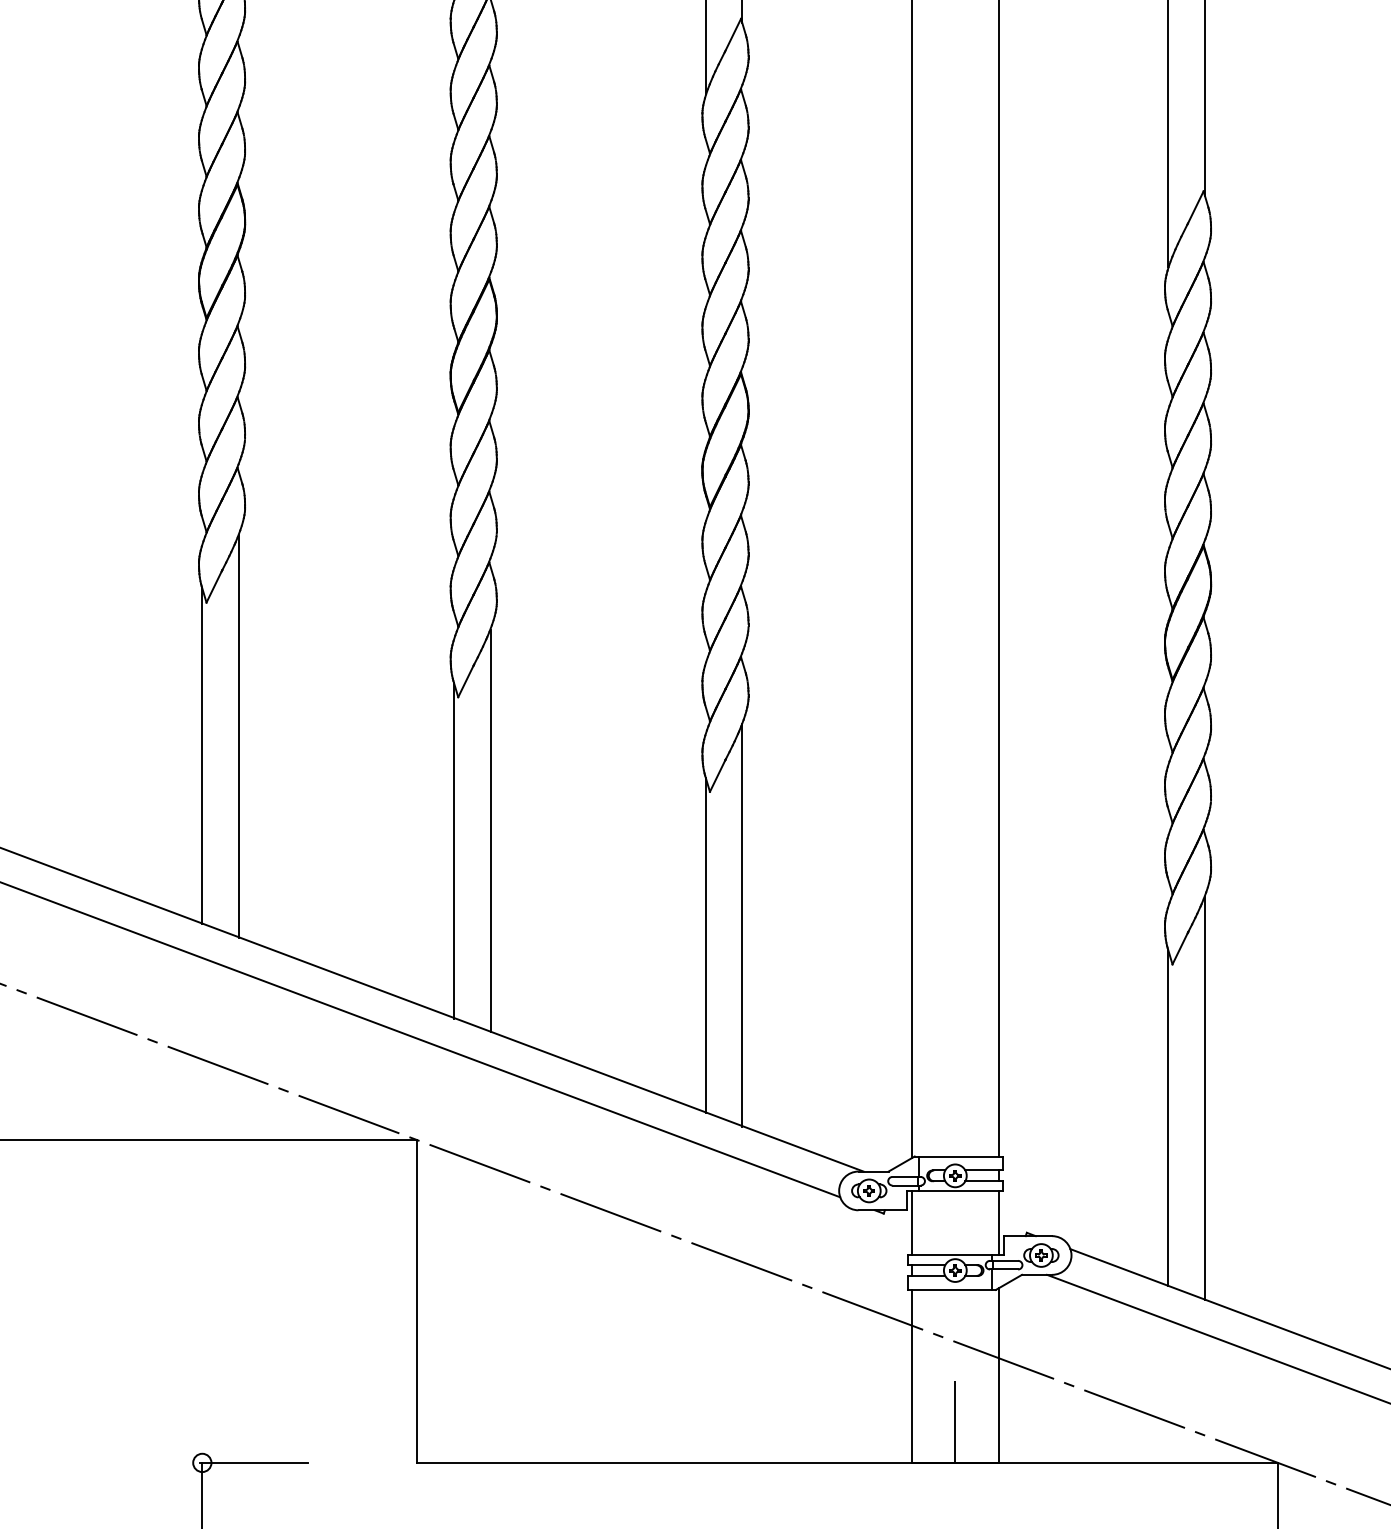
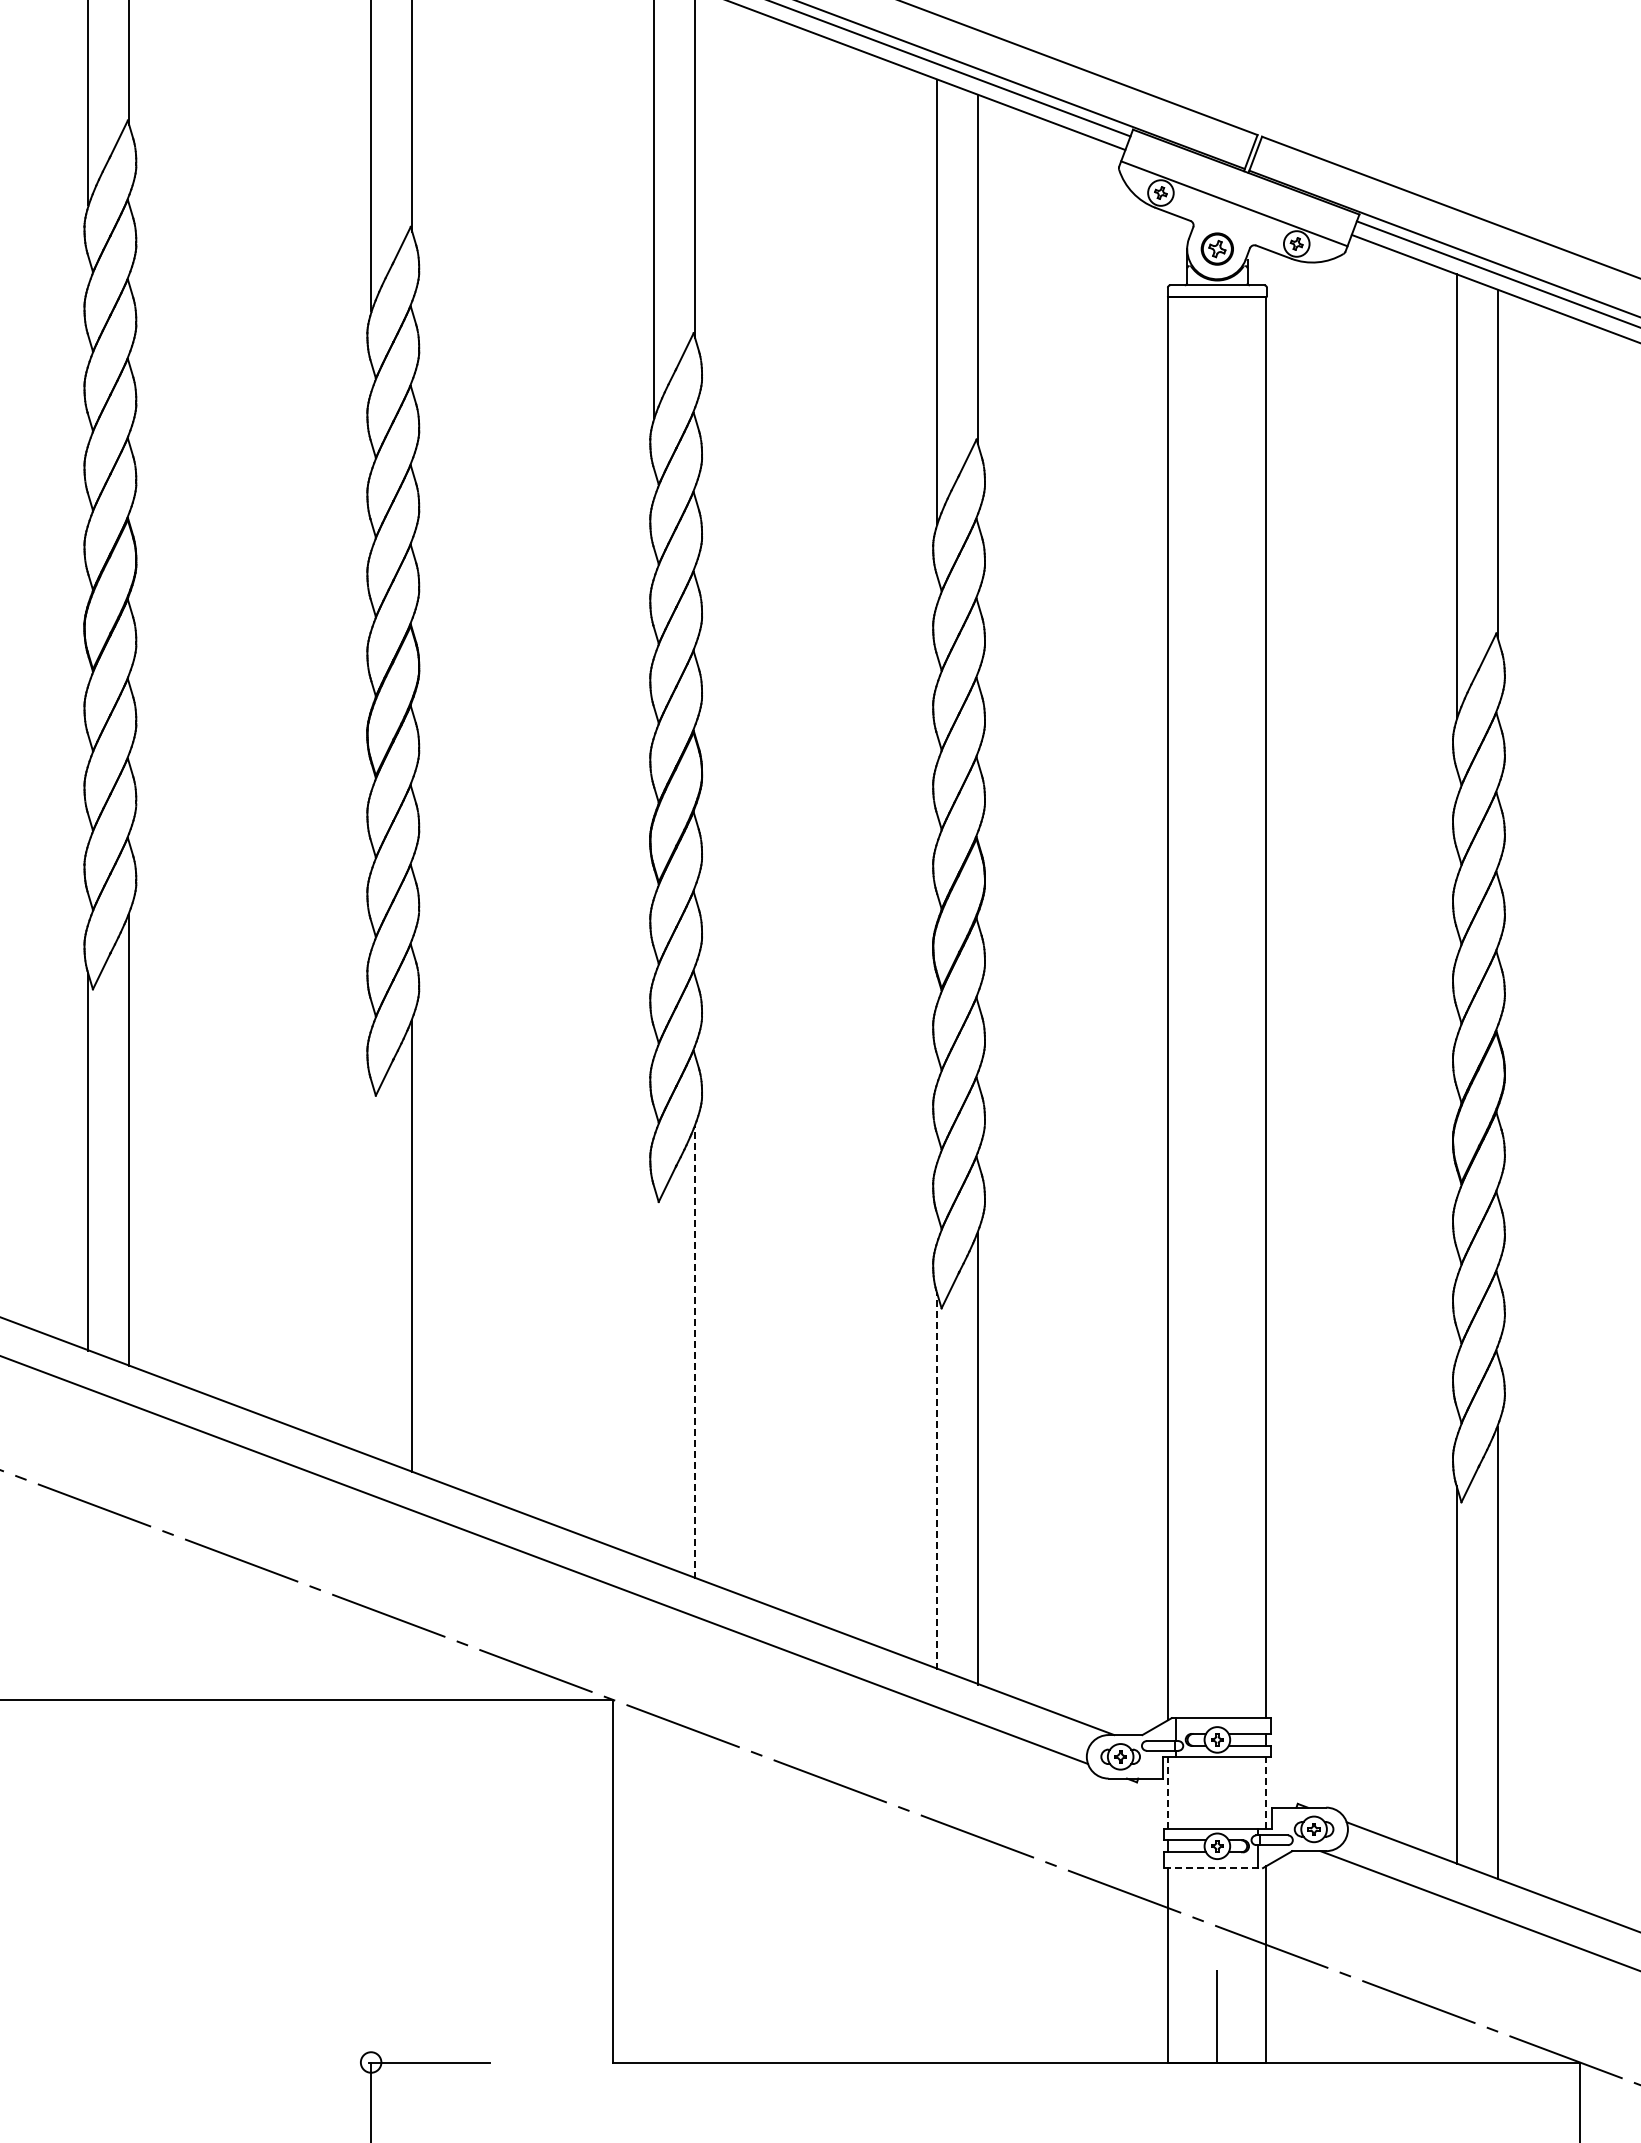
line: (202, 755) -> (371, 1267), removed
line: (490, 830) -> (695, 1351), solid -> dashed
line: (454, 850) -> (654, 1374), removed
line: (705, 945) -> (936, 1481), solid -> dashed
line: (911, 1222) -> (1168, 1792), solid -> dashed
line: (999, 1222) -> (1266, 1792), solid -> dashed
line: (952, 1290) -> (1214, 1868), solid -> dashed

